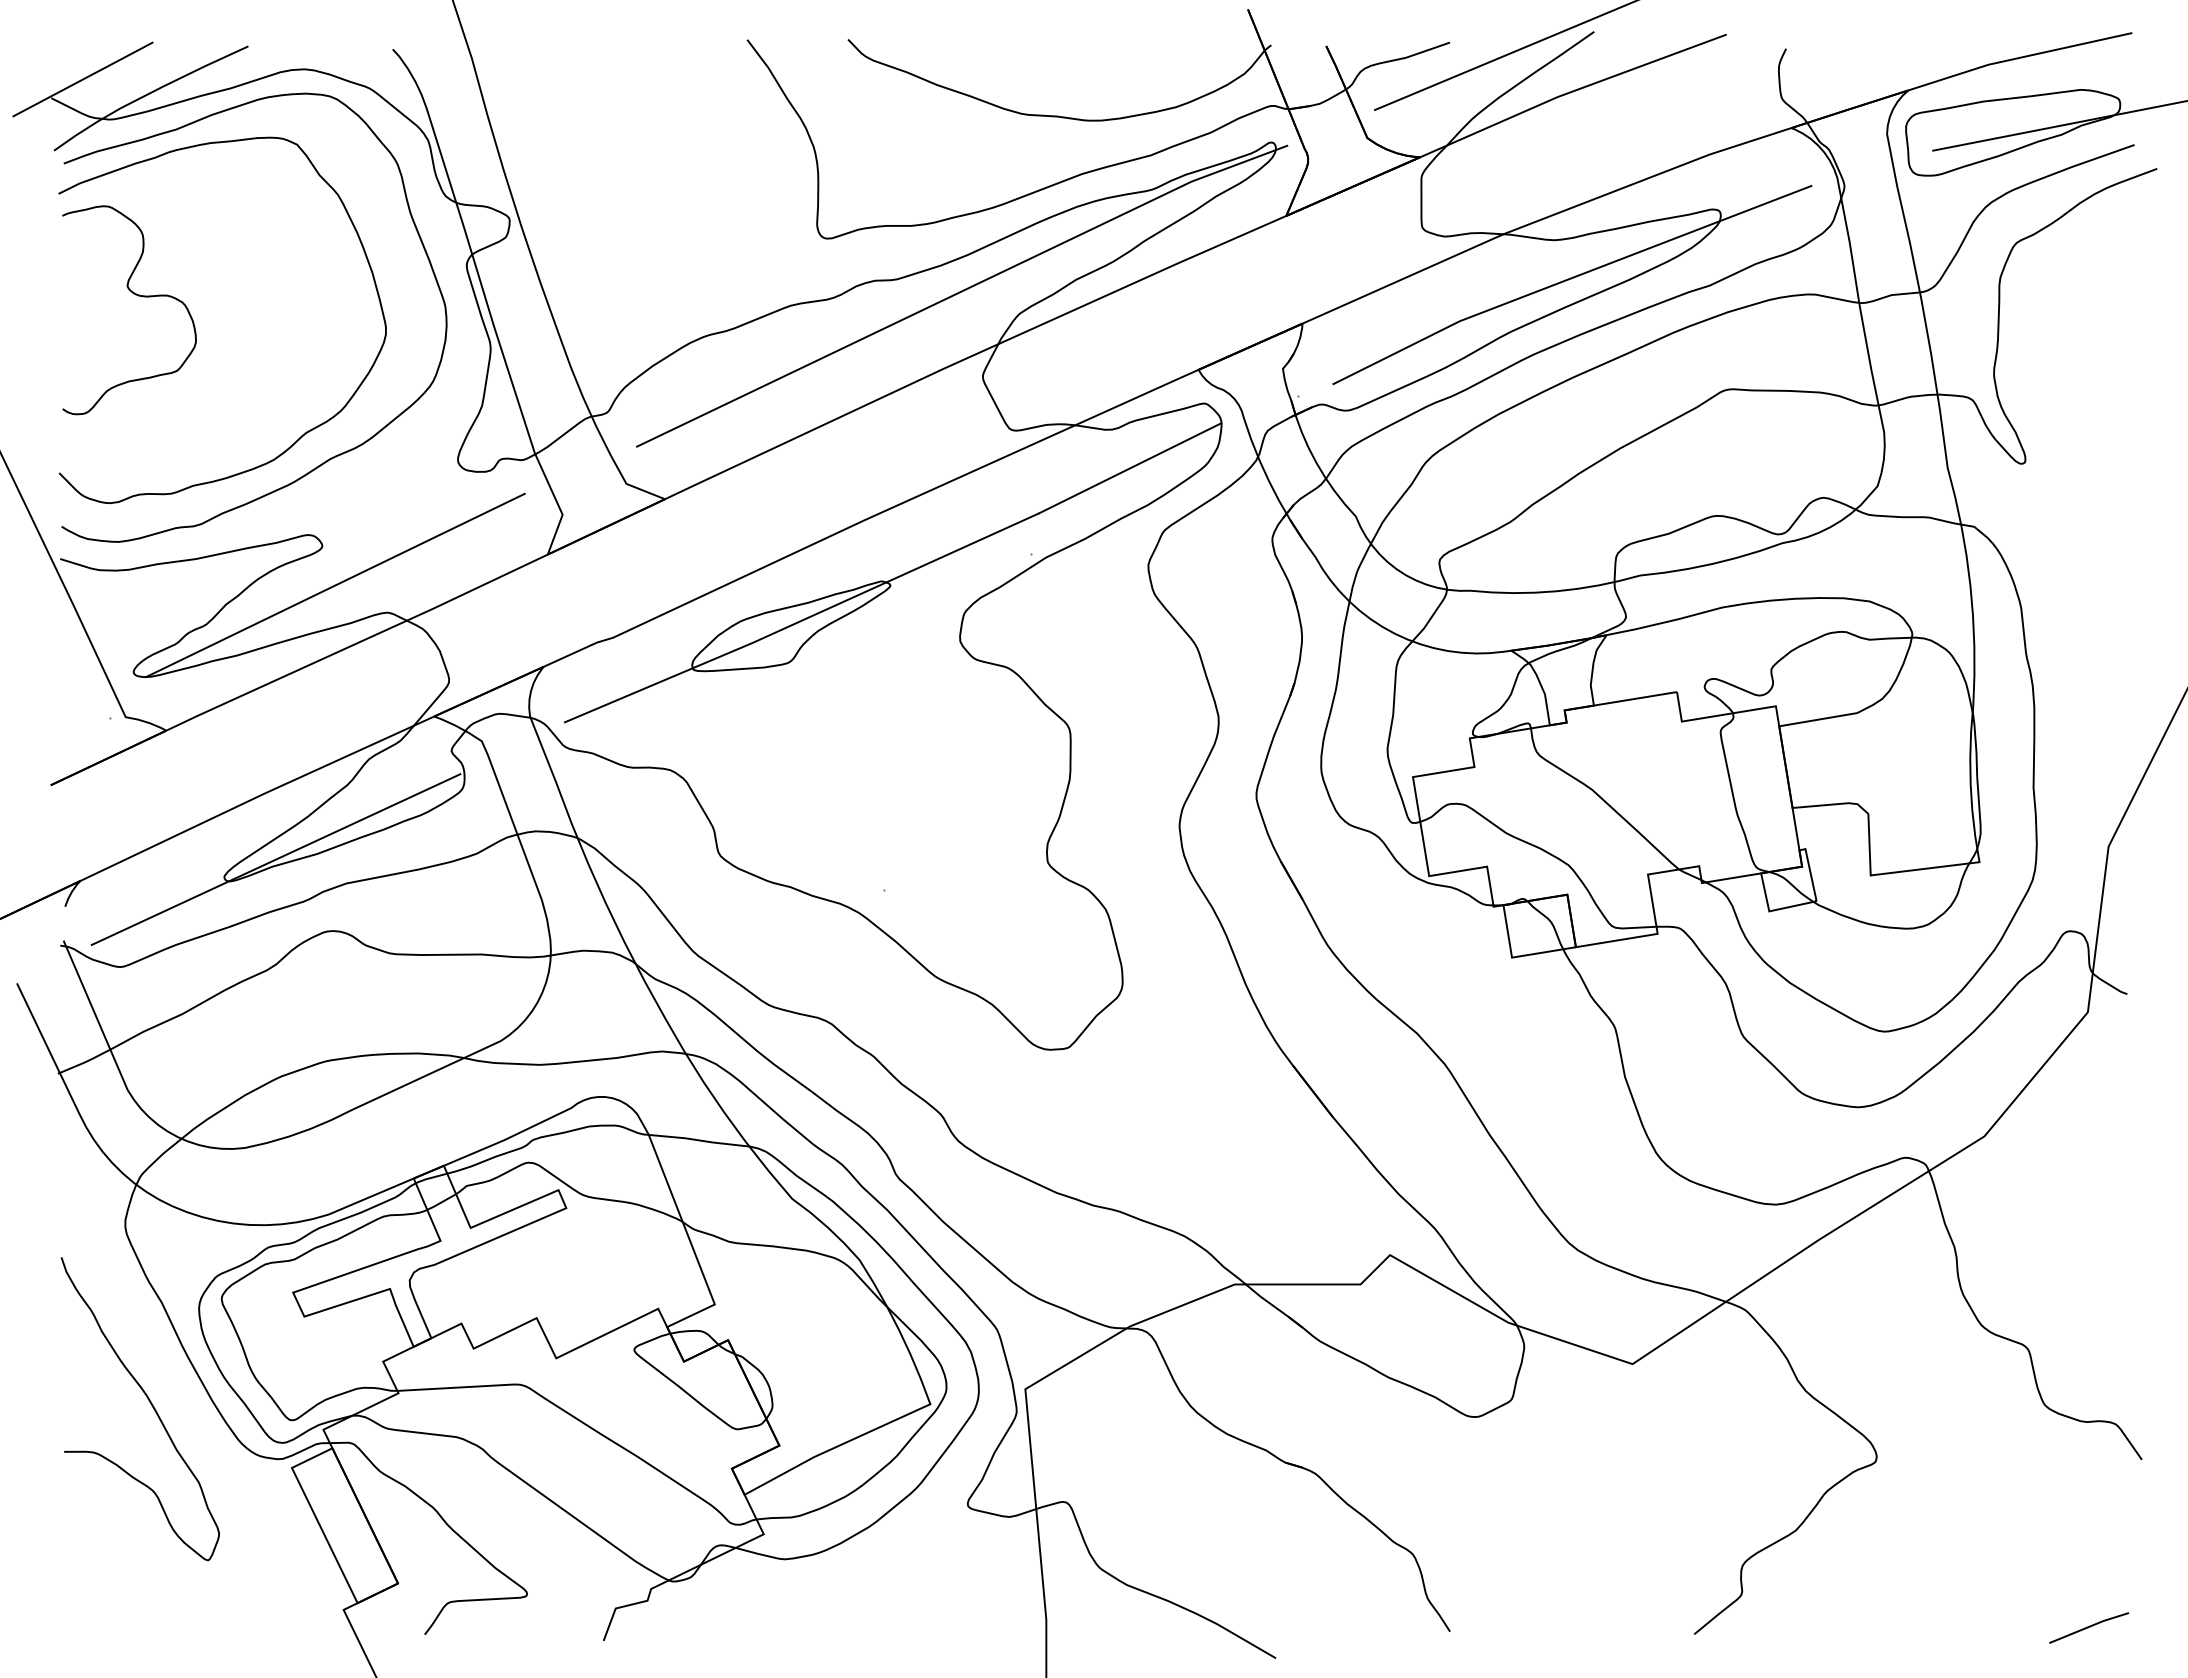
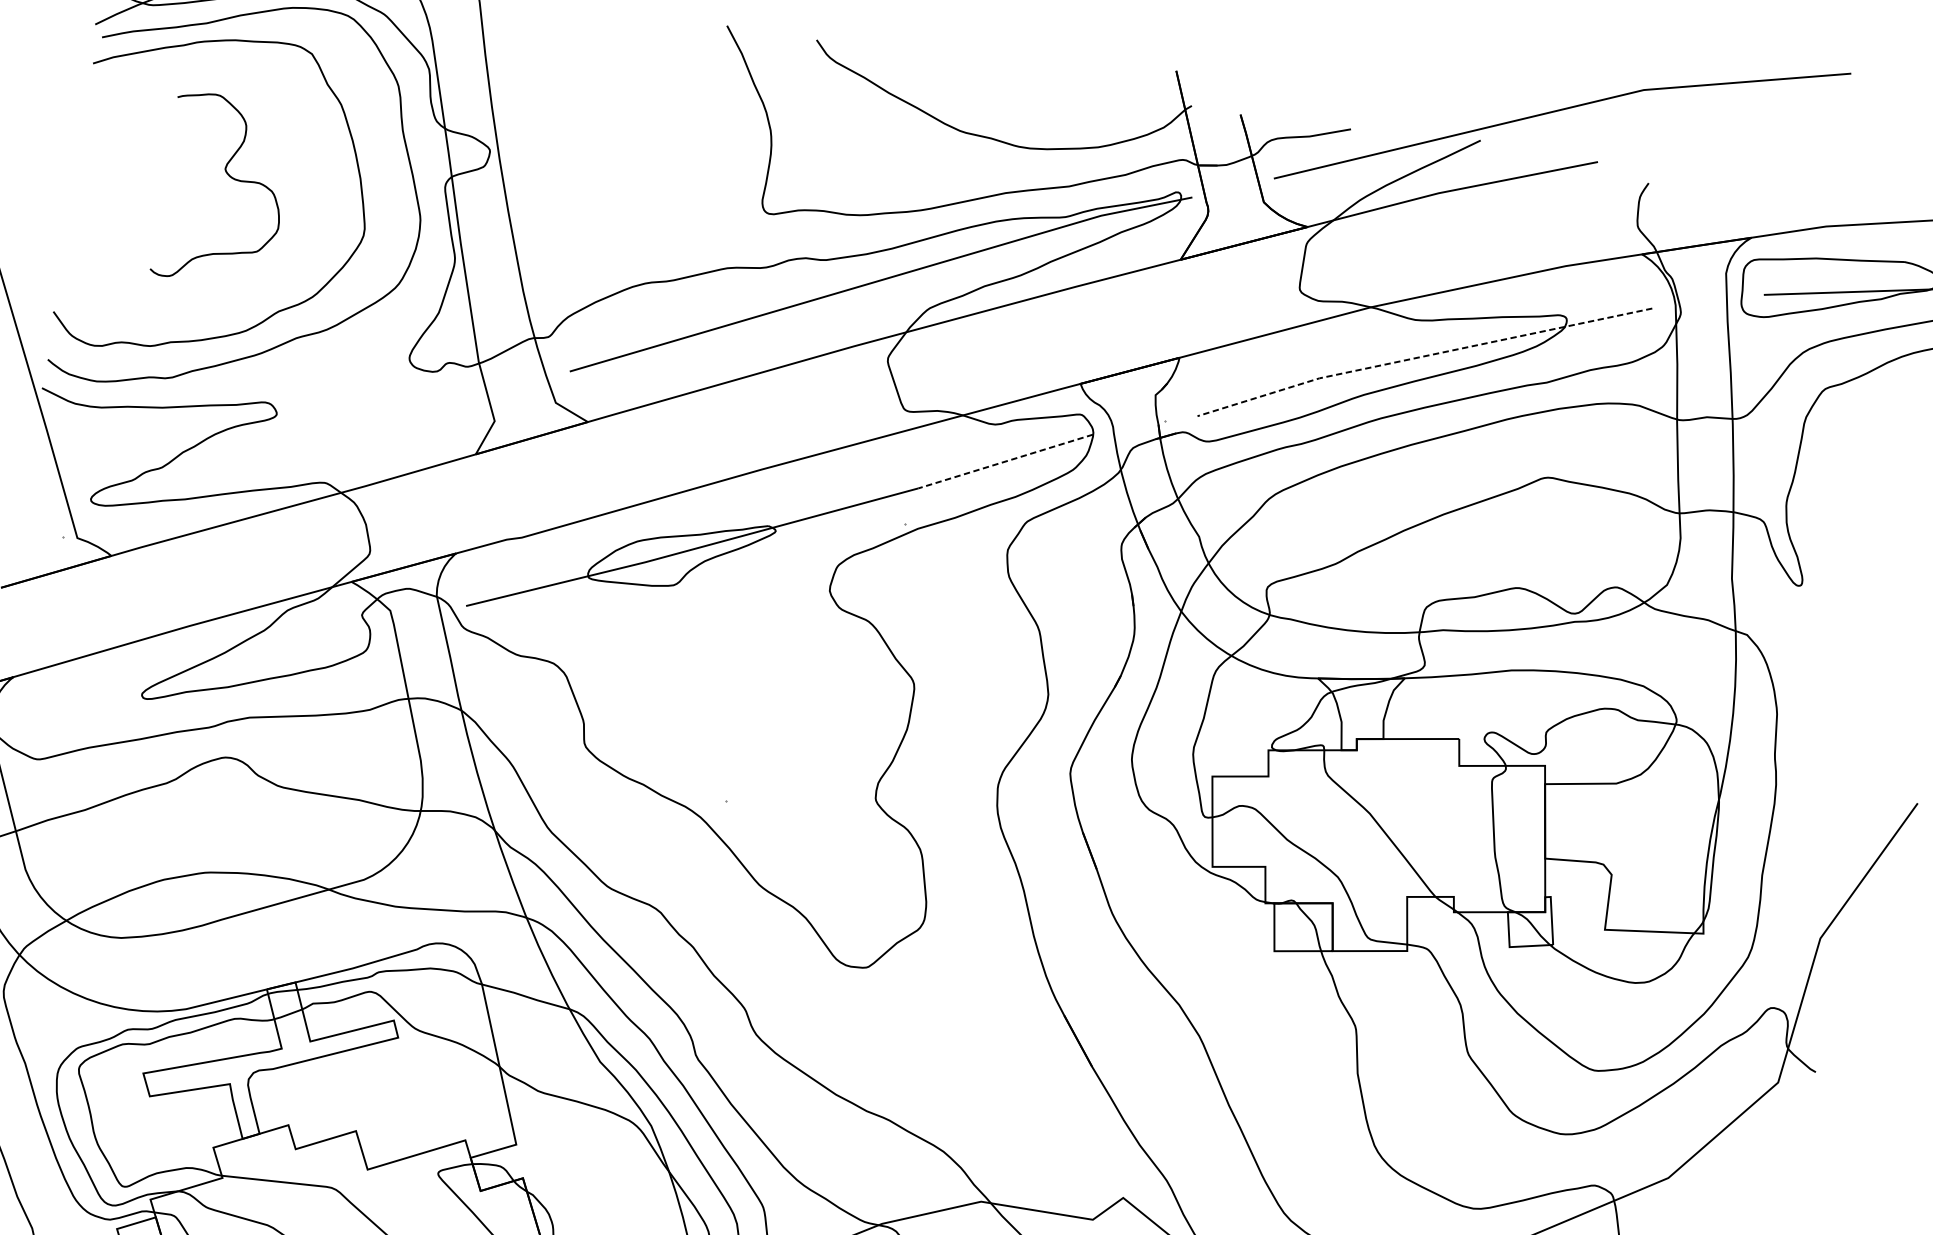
line: (1568, 279) -> (1422, 356), solid -> dashed
curve: (135, 295) -> (231, 178), moved
line: (1130, 468) -> (1005, 461), solid -> dashed
line: (335, 585) -> (282, 451), removed
line: (275, 859) -> (190, 686), removed

